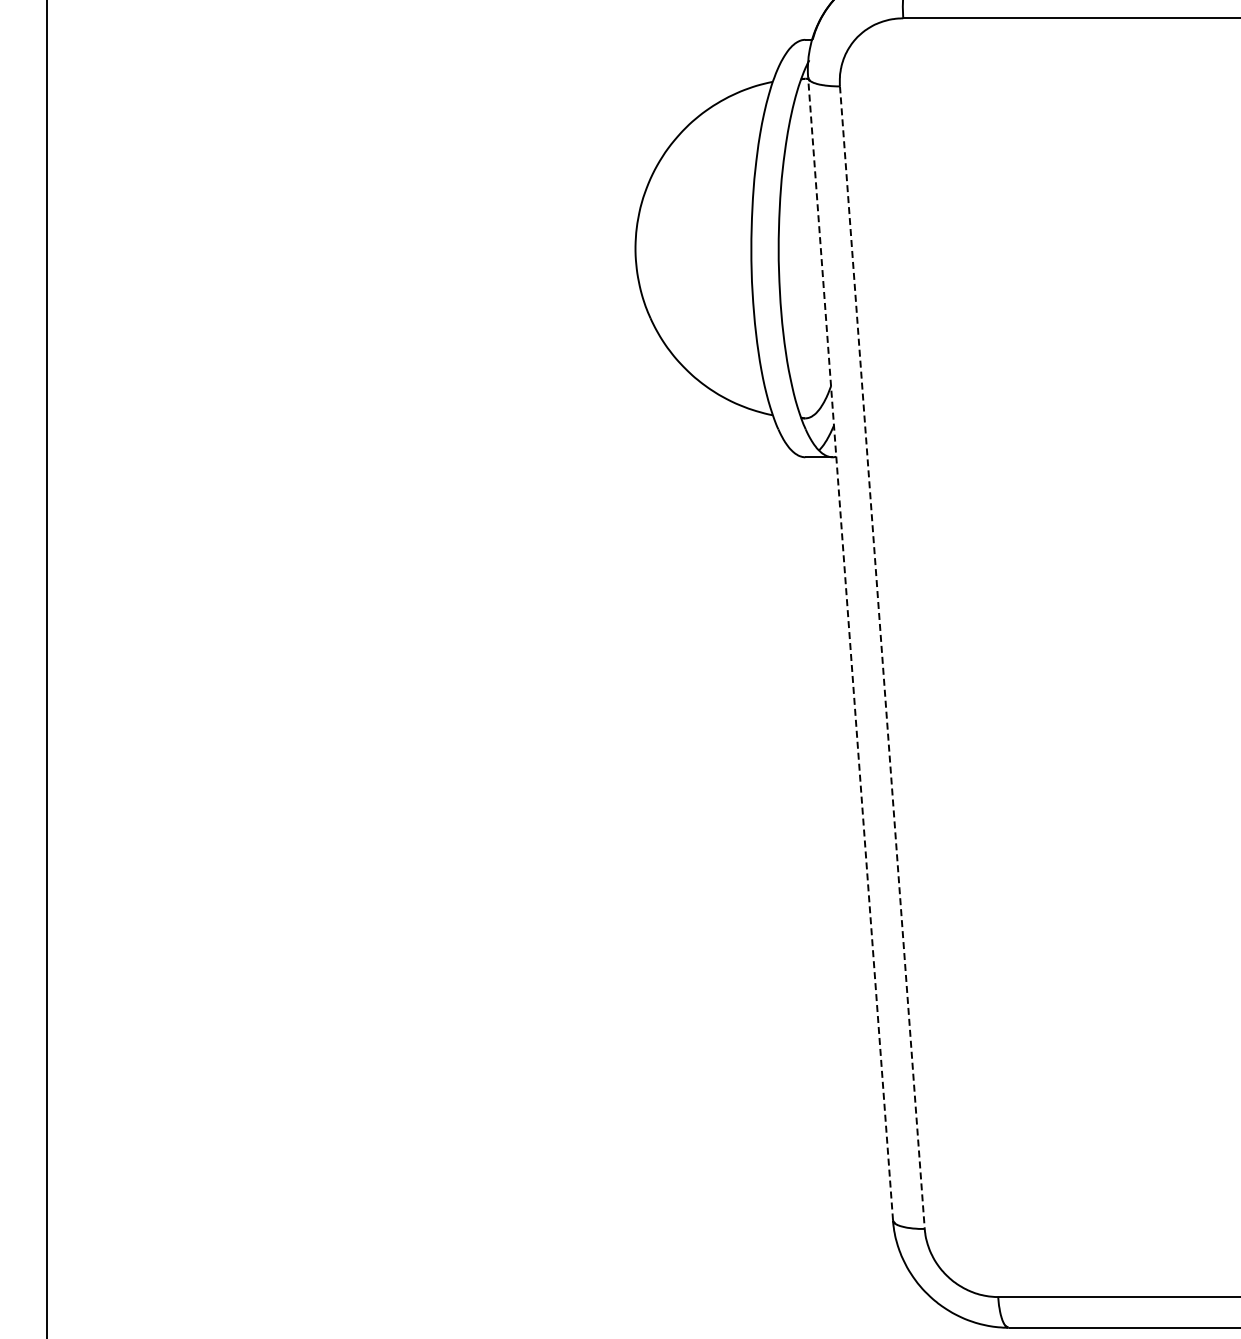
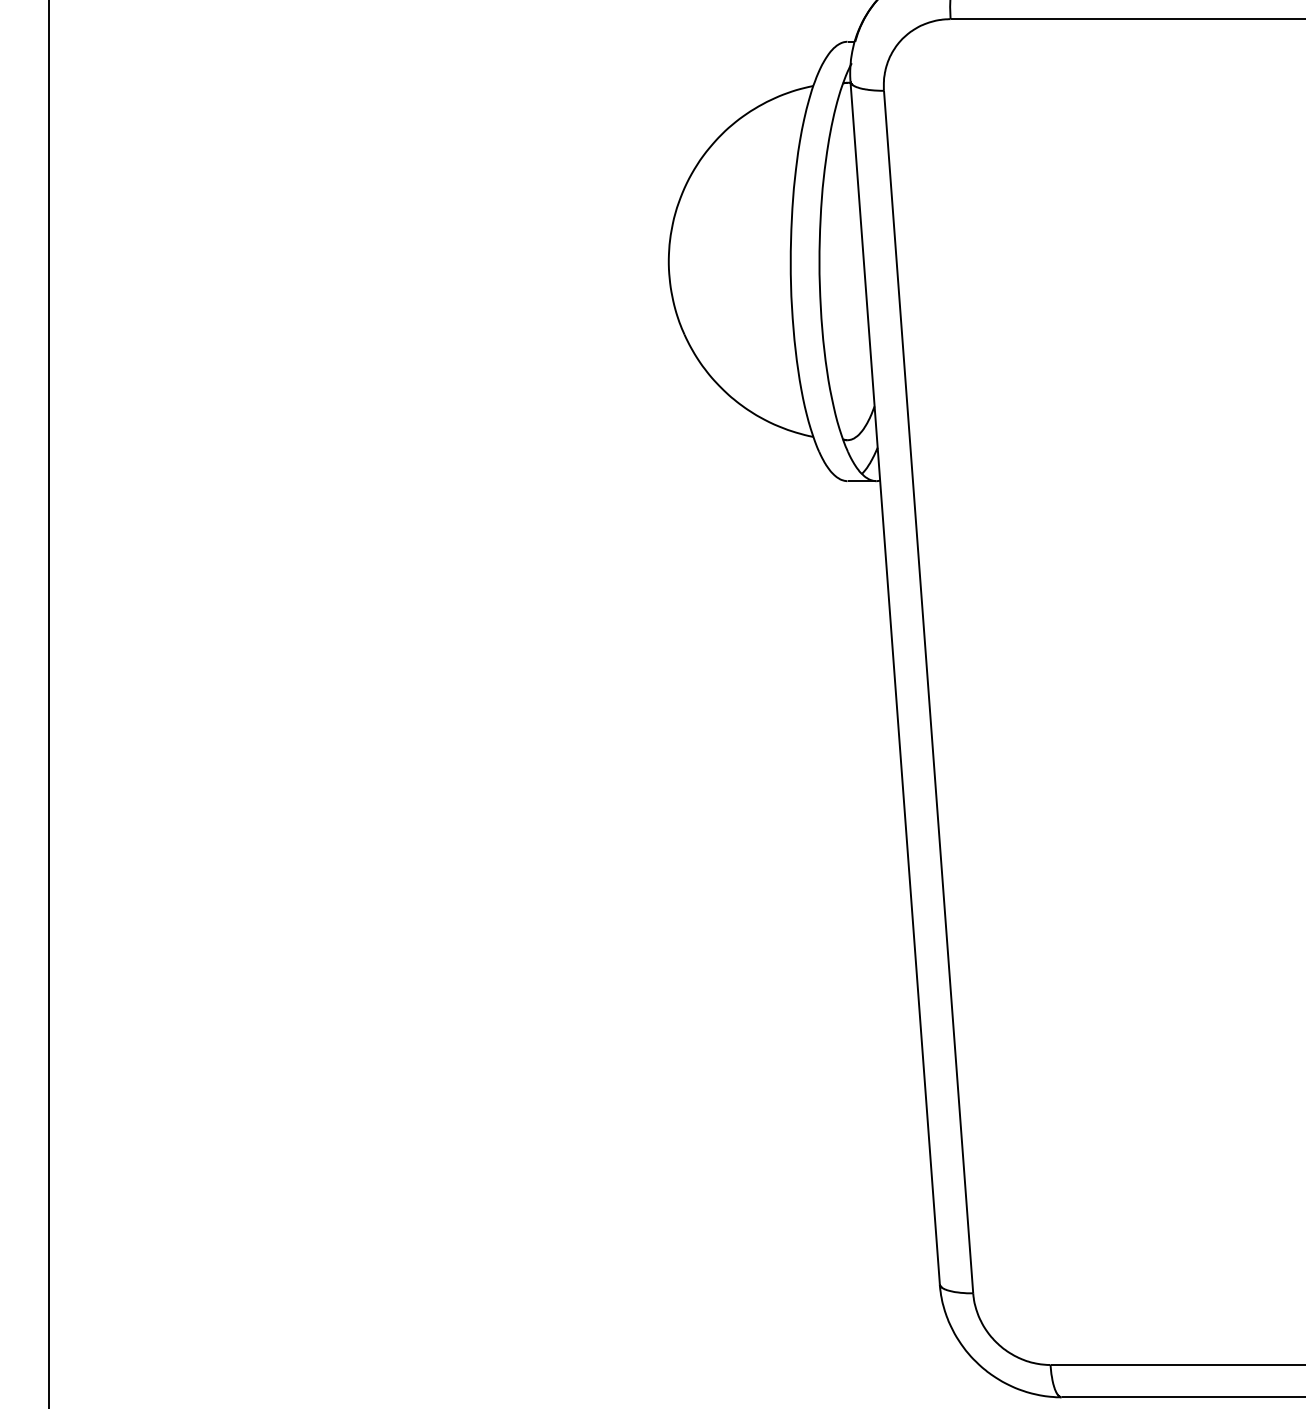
line: (850, 649) -> (895, 683), dashed -> solid
line: (882, 657) -> (928, 691), dashed -> solid

